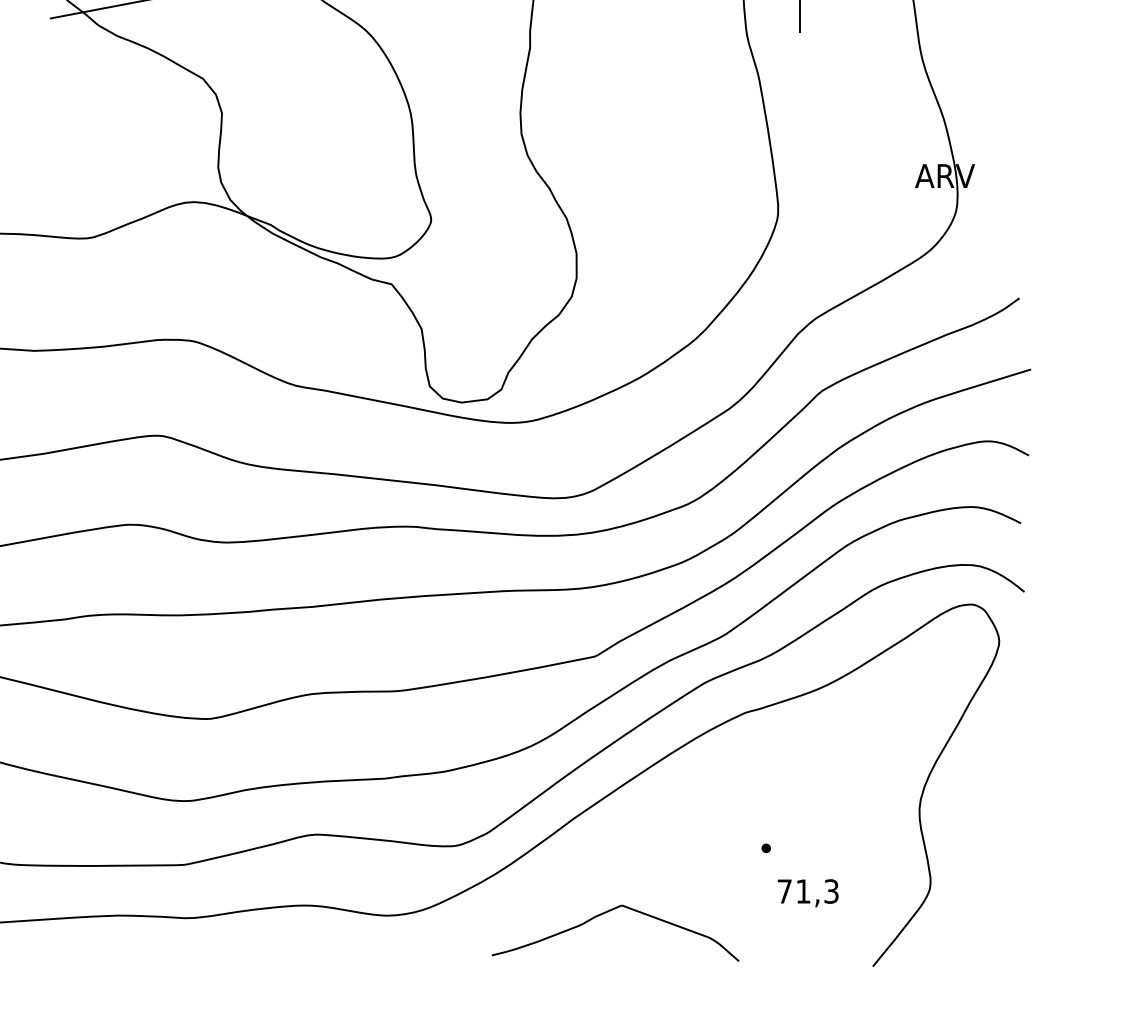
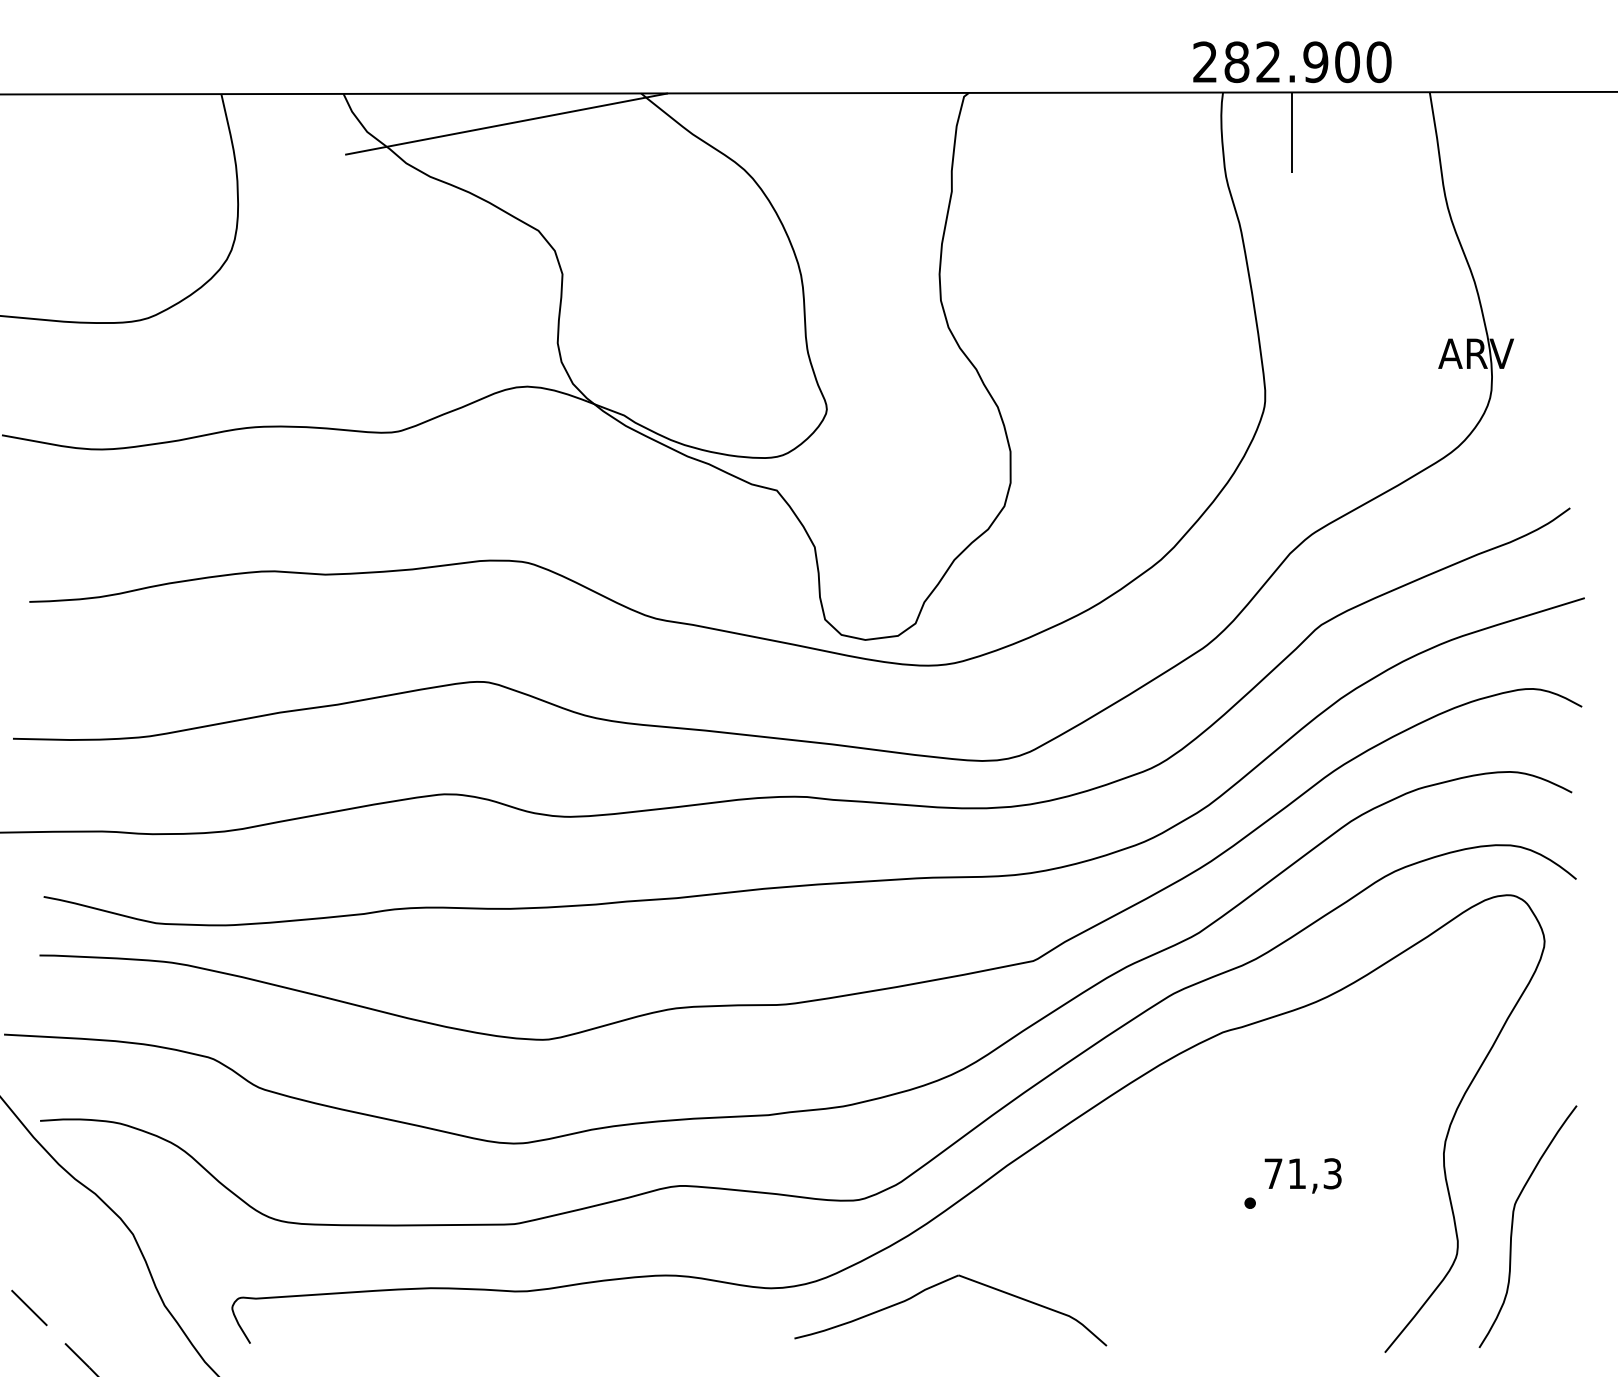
curve: (974, 865) -> (1513, 1224), added
text: (807, 892) -> (1302, 1175), moved
part: (607, 912) -> (940, 1284), moved

